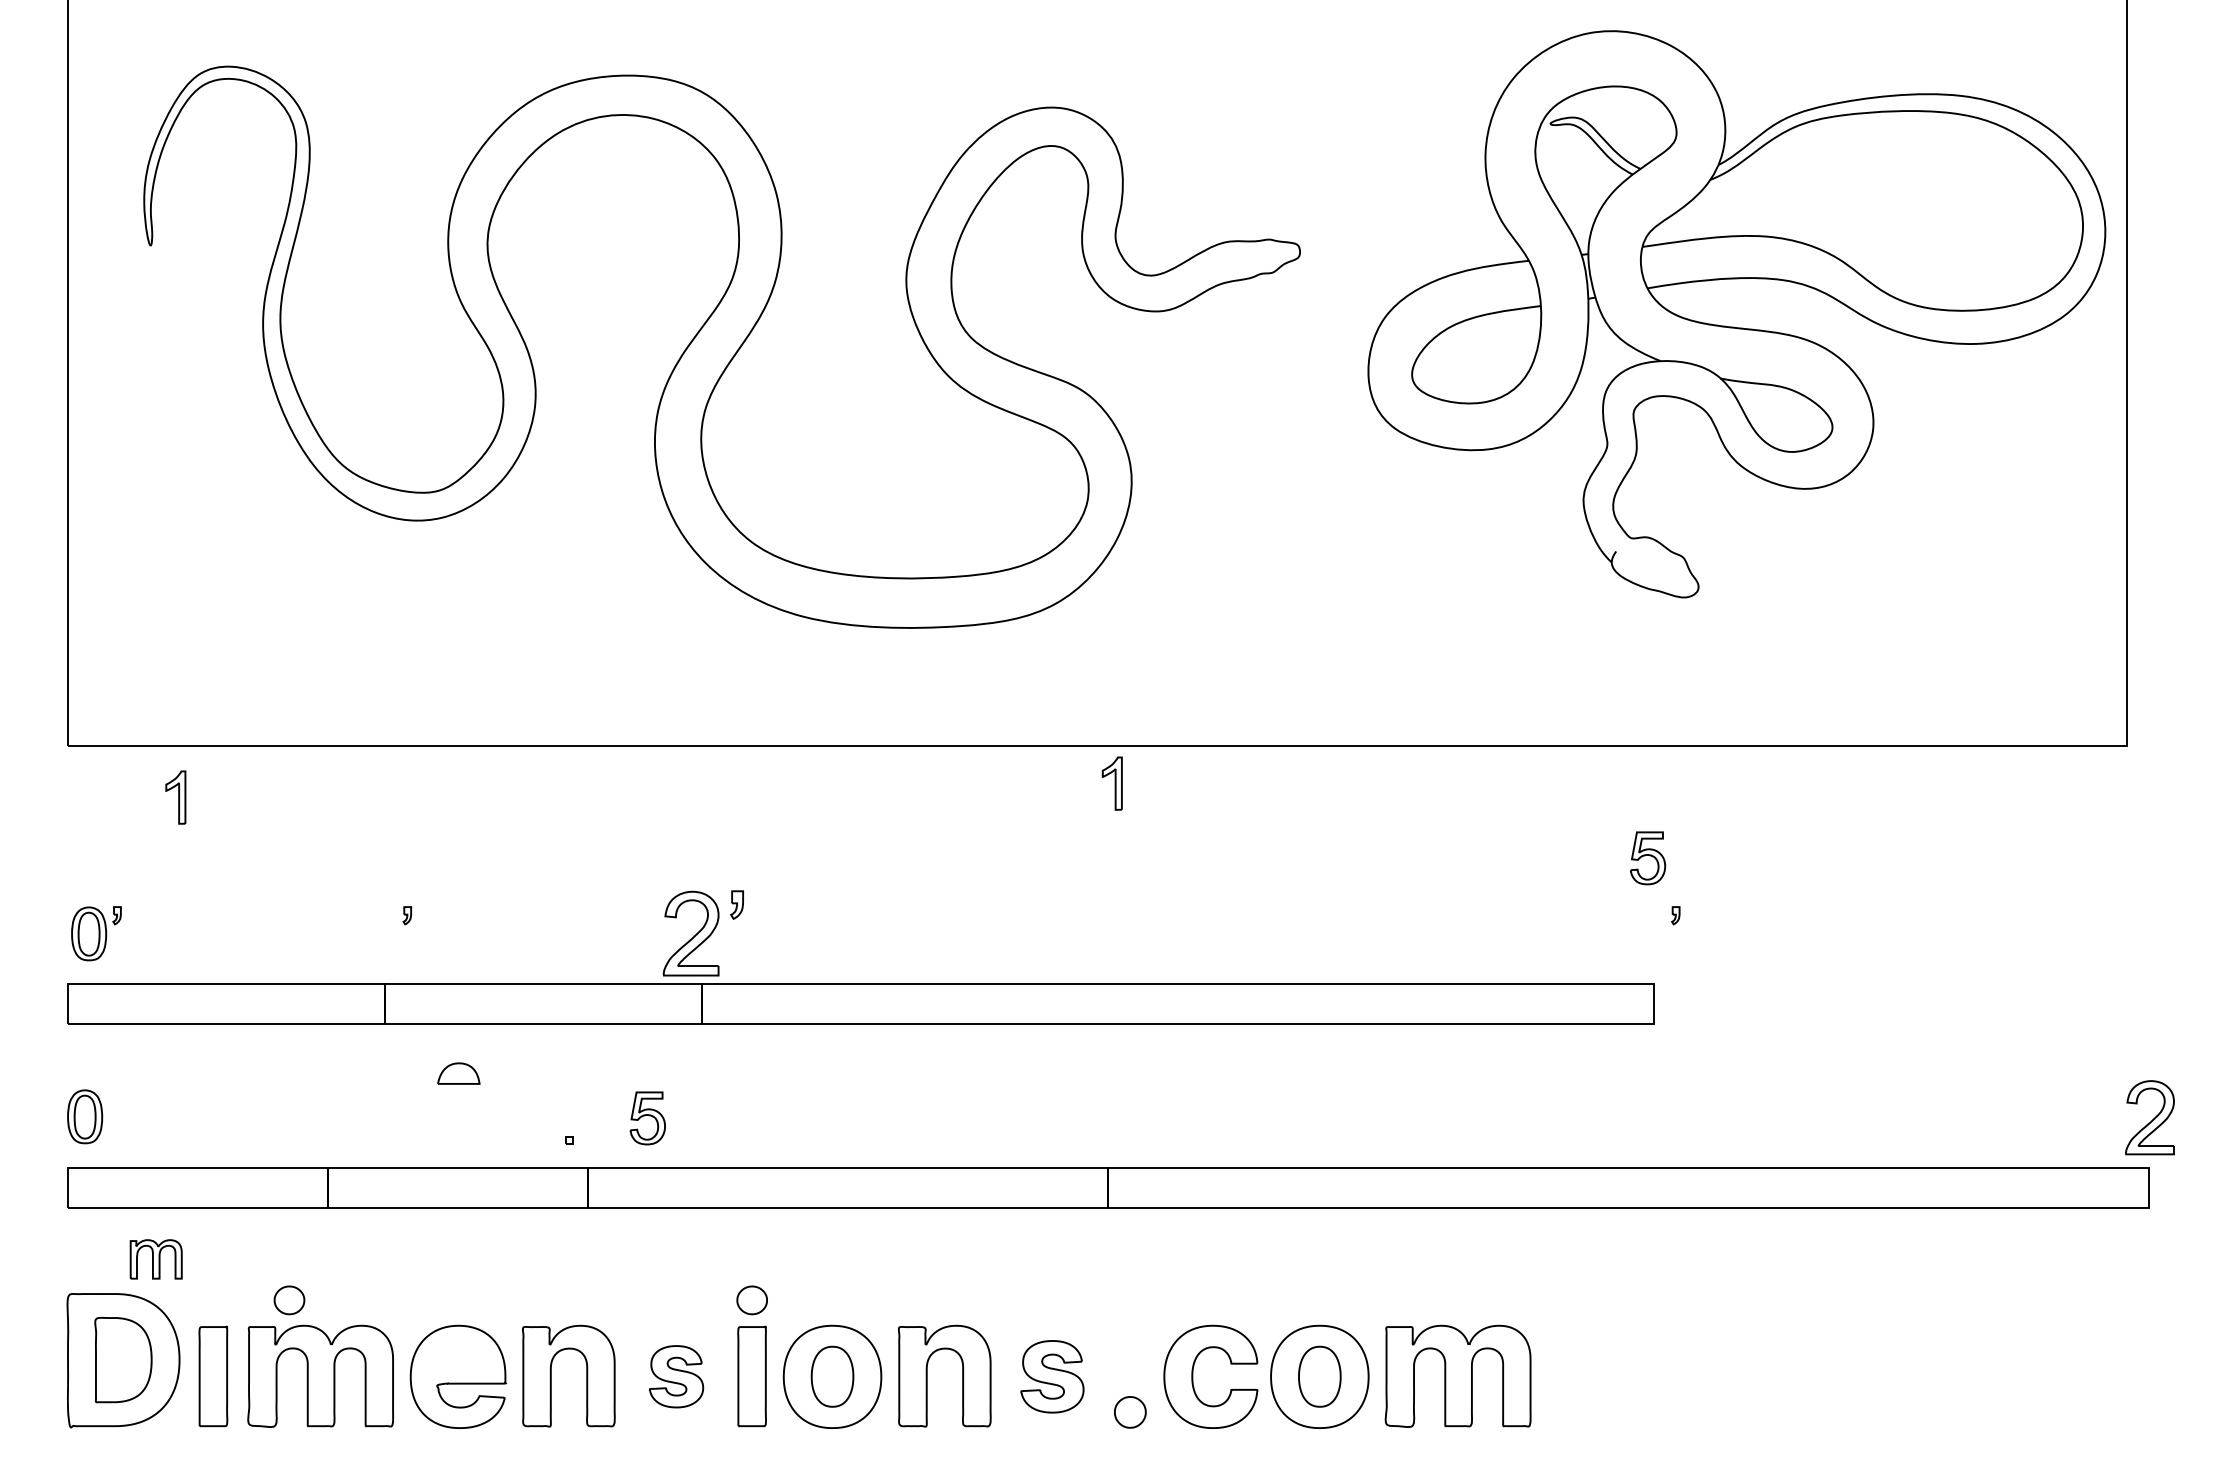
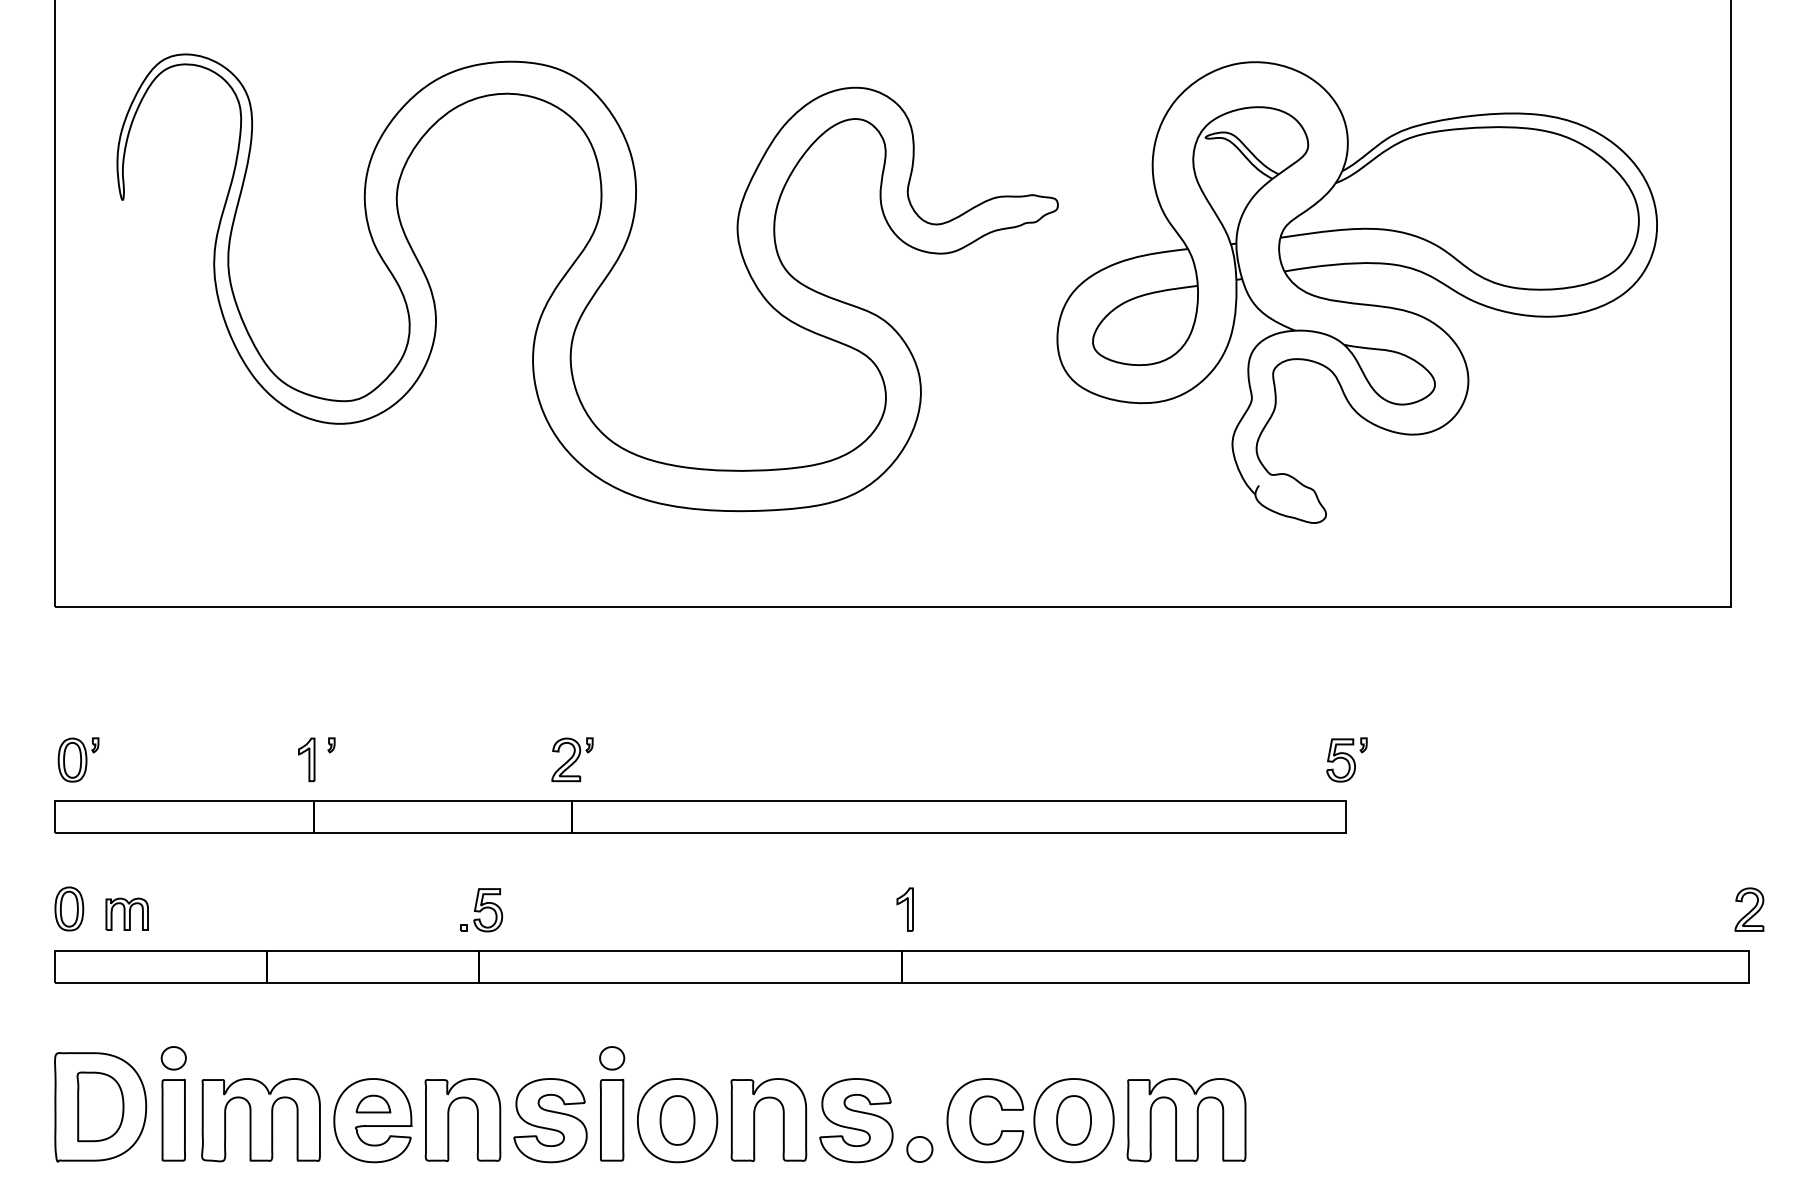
part: (1734, 326) -> (1355, 302), moved
part: (1111, 783) -> (904, 909), moved
part: (175, 797) -> (306, 759), moved
part: (1648, 858) -> (1341, 760), moved
part: (703, 933) -> (572, 759), size x0.62
part: (458, 1073) -> (373, 1103), moved
part: (2149, 1117) -> (1749, 909), size x0.71
part: (647, 1118) -> (487, 910), moved
part: (155, 1259) -> (126, 914), moved
part: (289, 1300) -> (173, 1058), moved
part: (676, 1376) -> (550, 1120), size x1.67
part: (1052, 1376) -> (856, 1120), size x1.43

